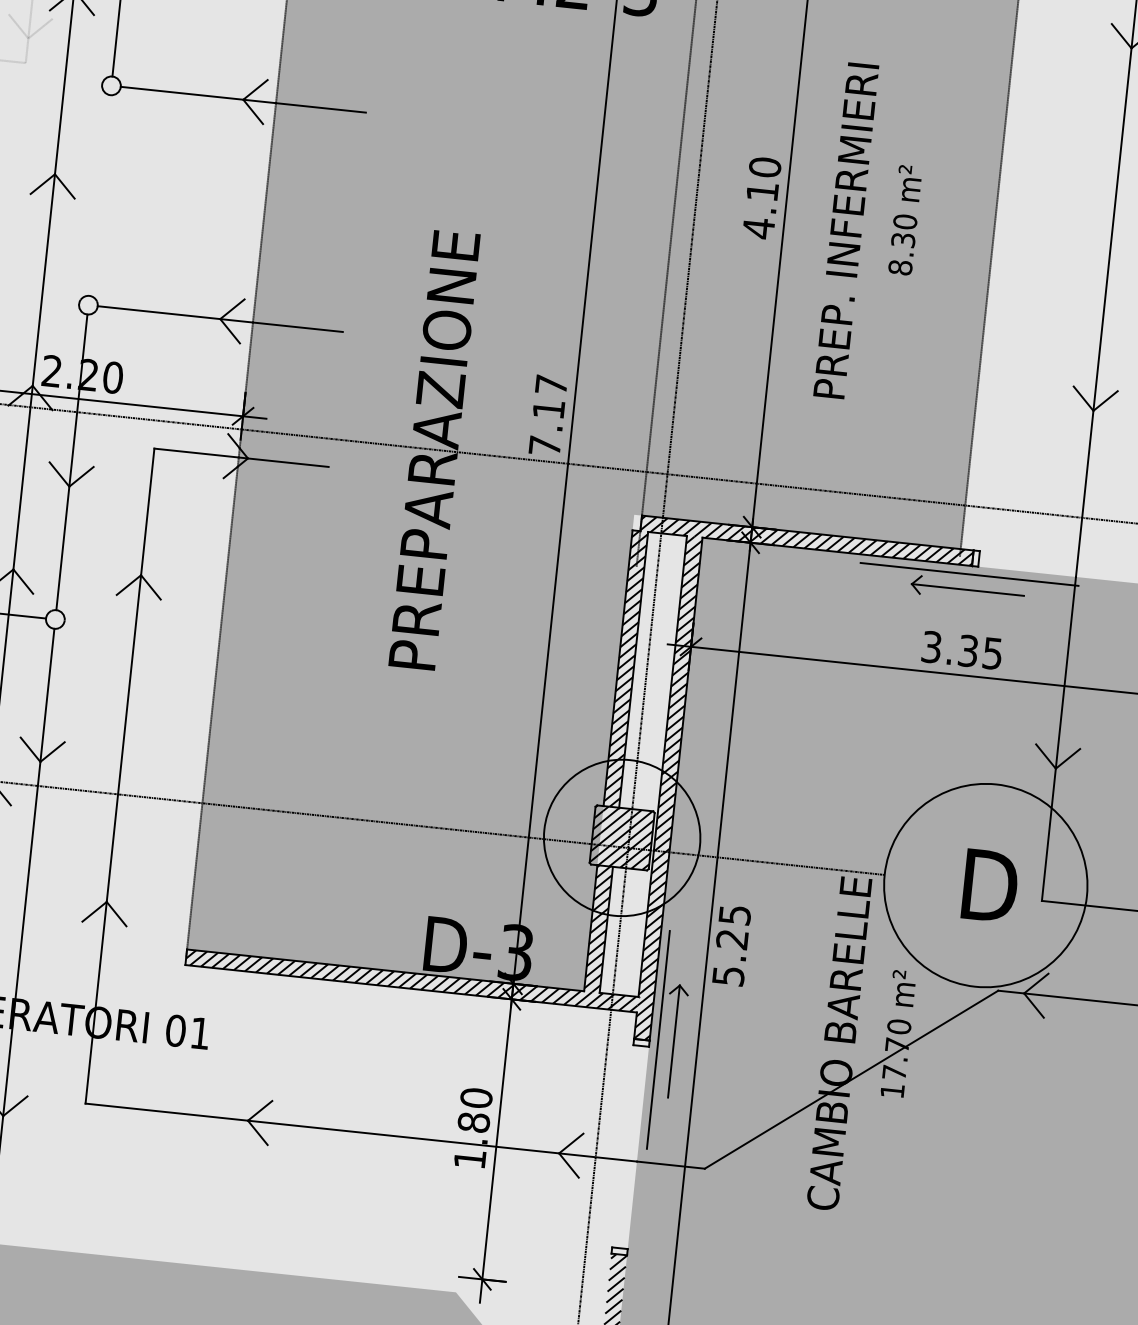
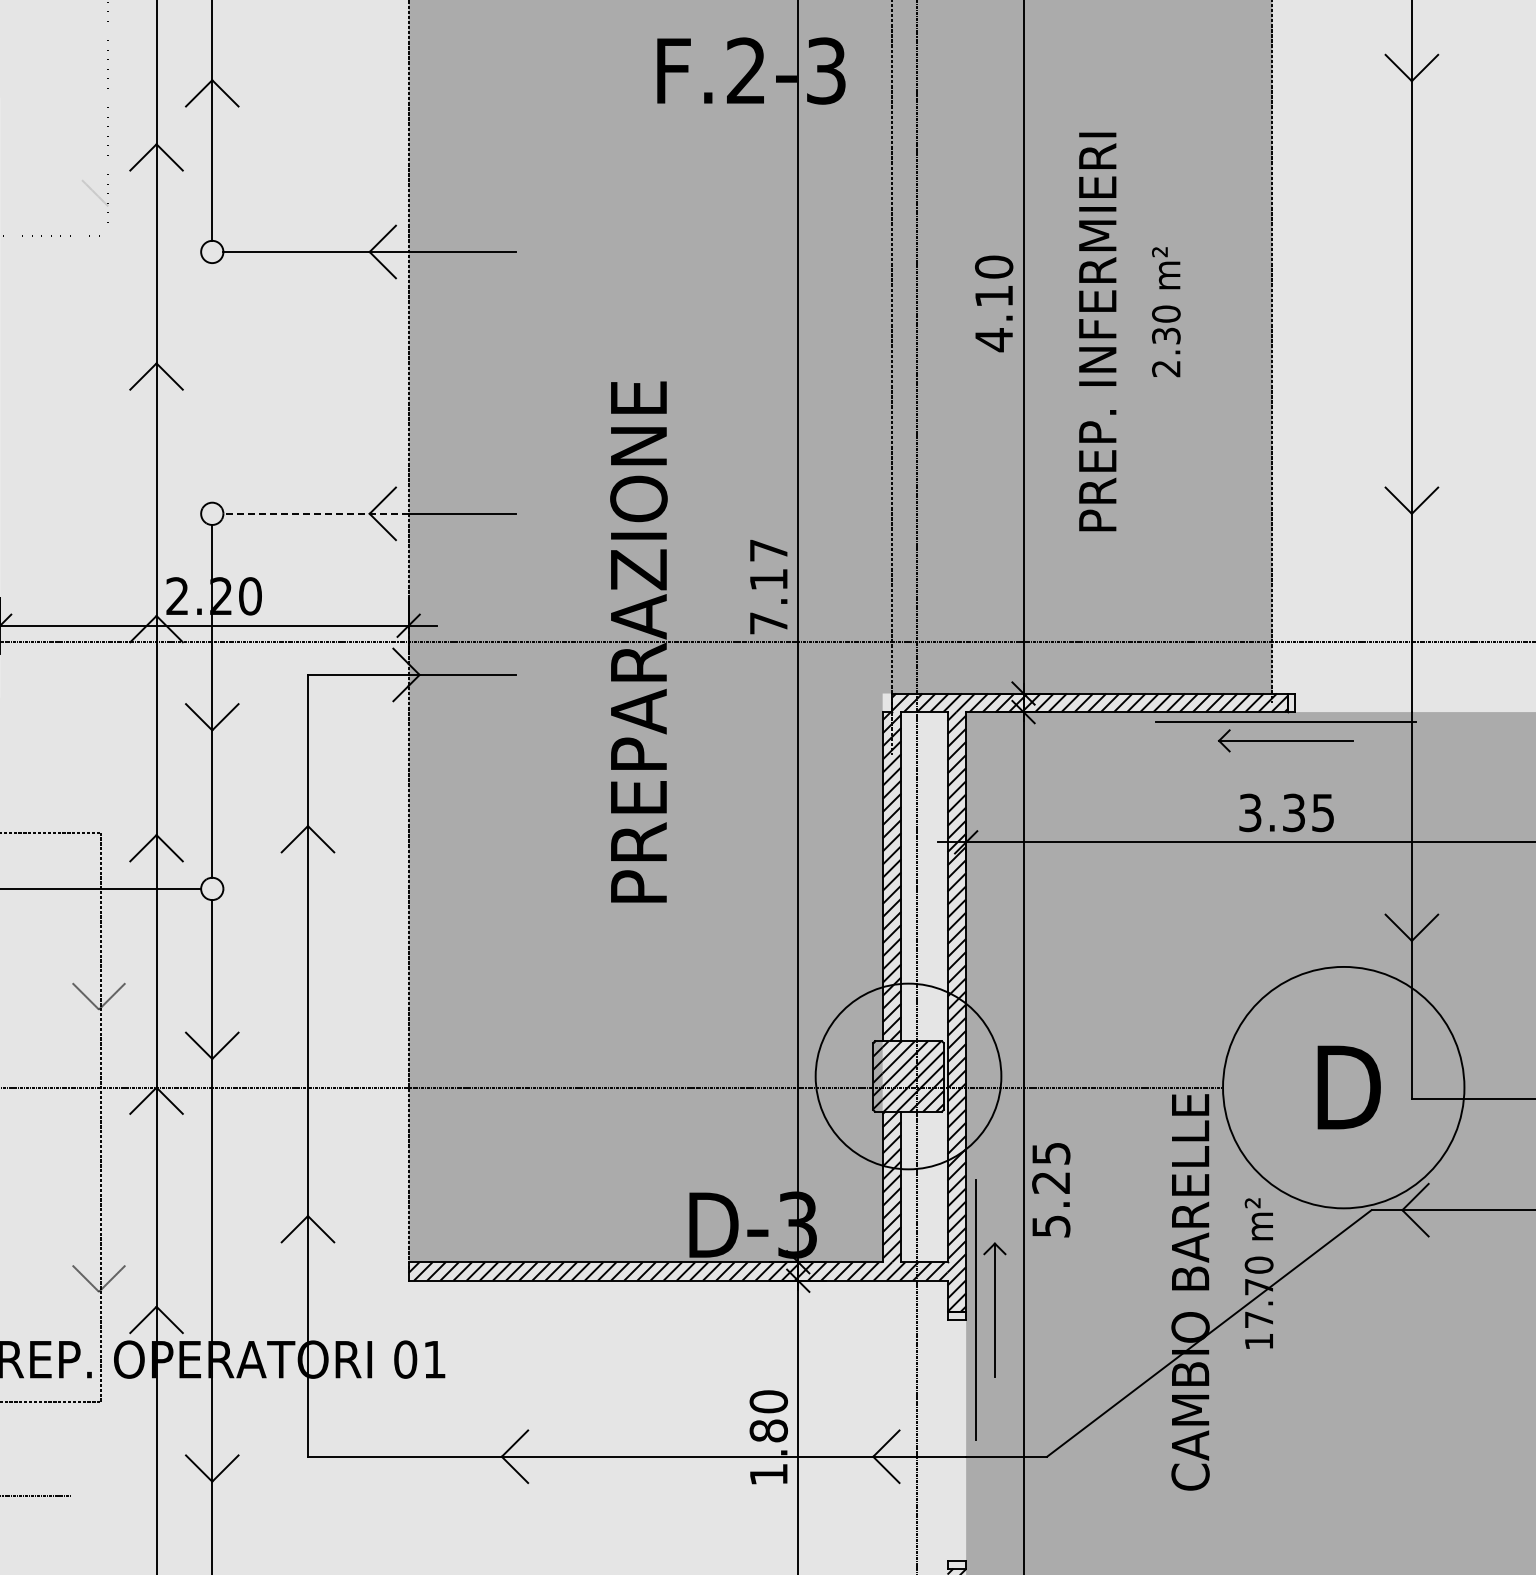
line: (40, 28) -> (121, 193), removed
text: (900, 267) -> (1166, 368), 8.30 -> 2.30
line: (175, 314) -> (316, 513), solid -> dashed

